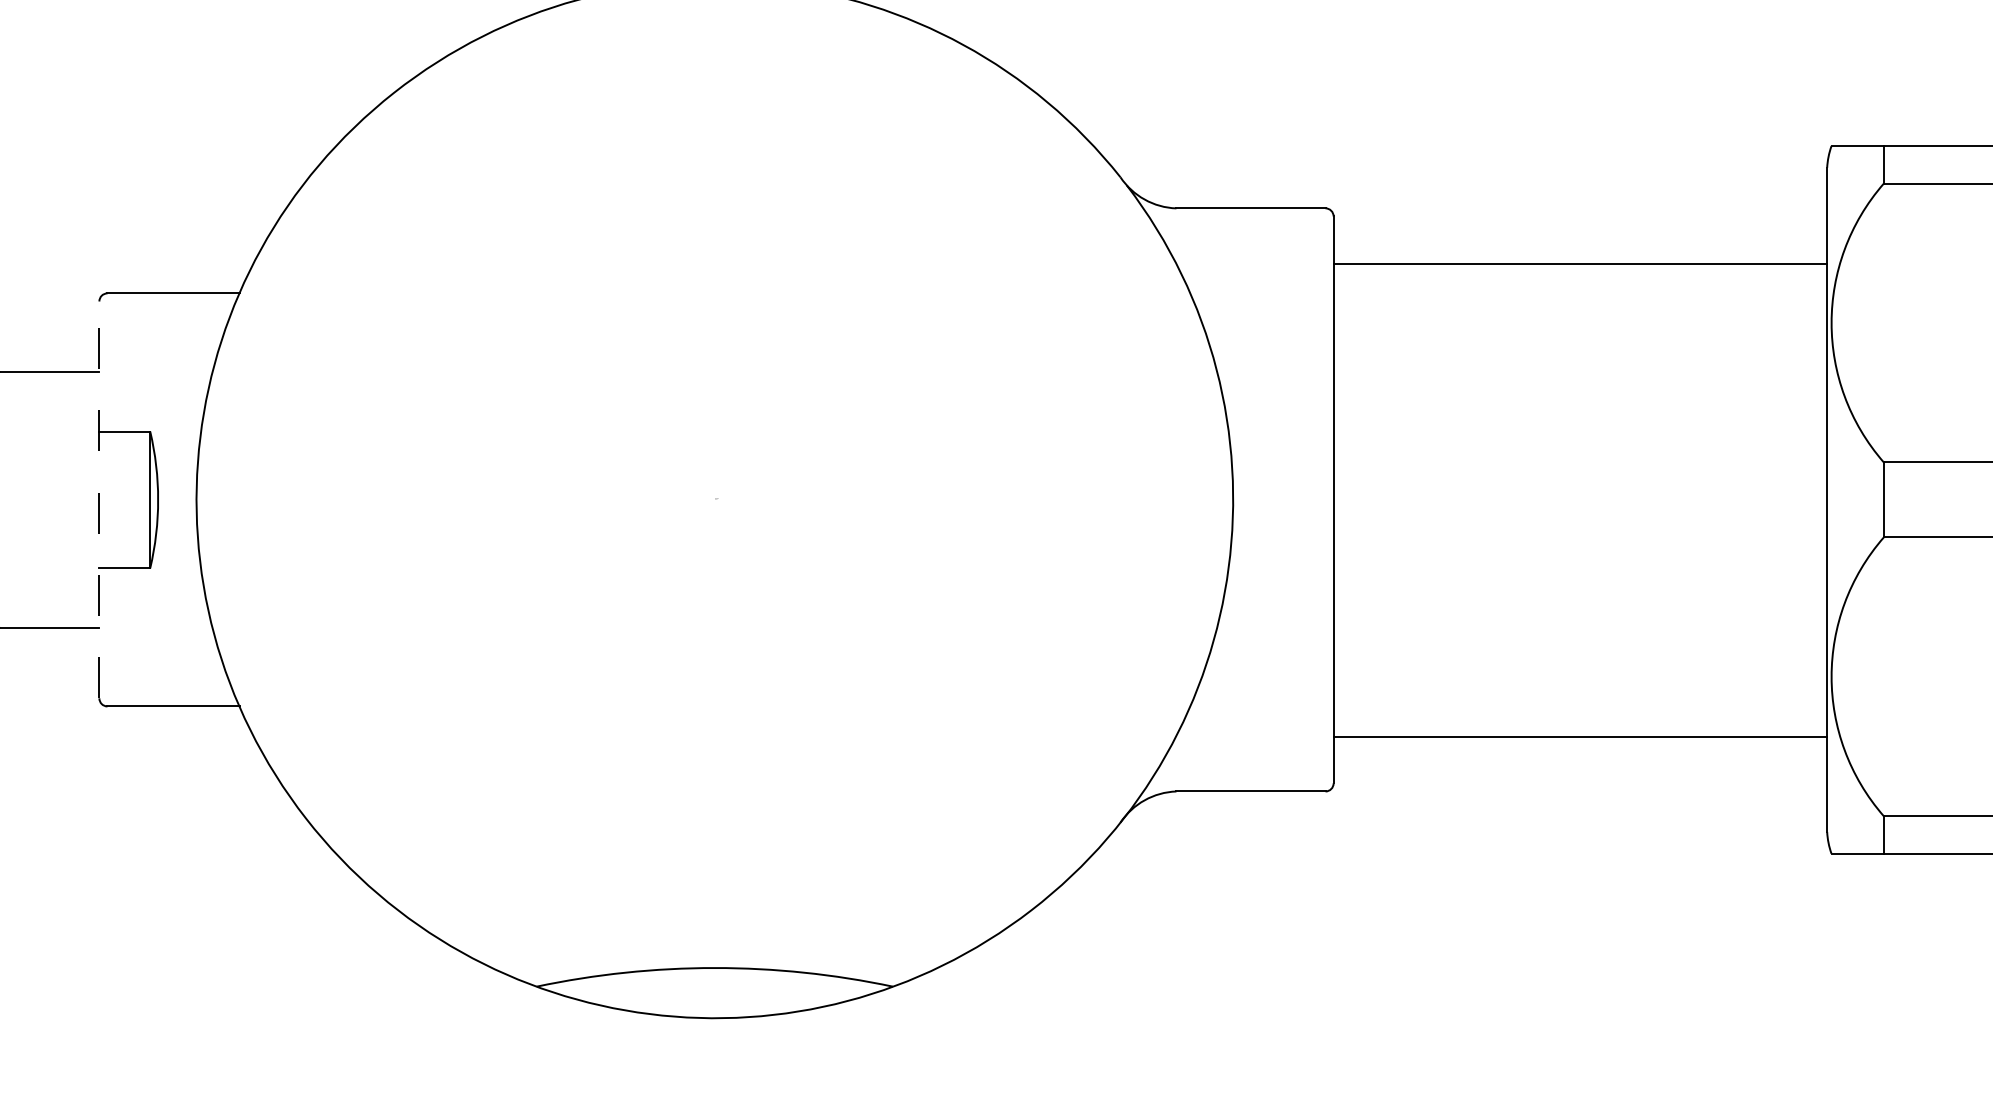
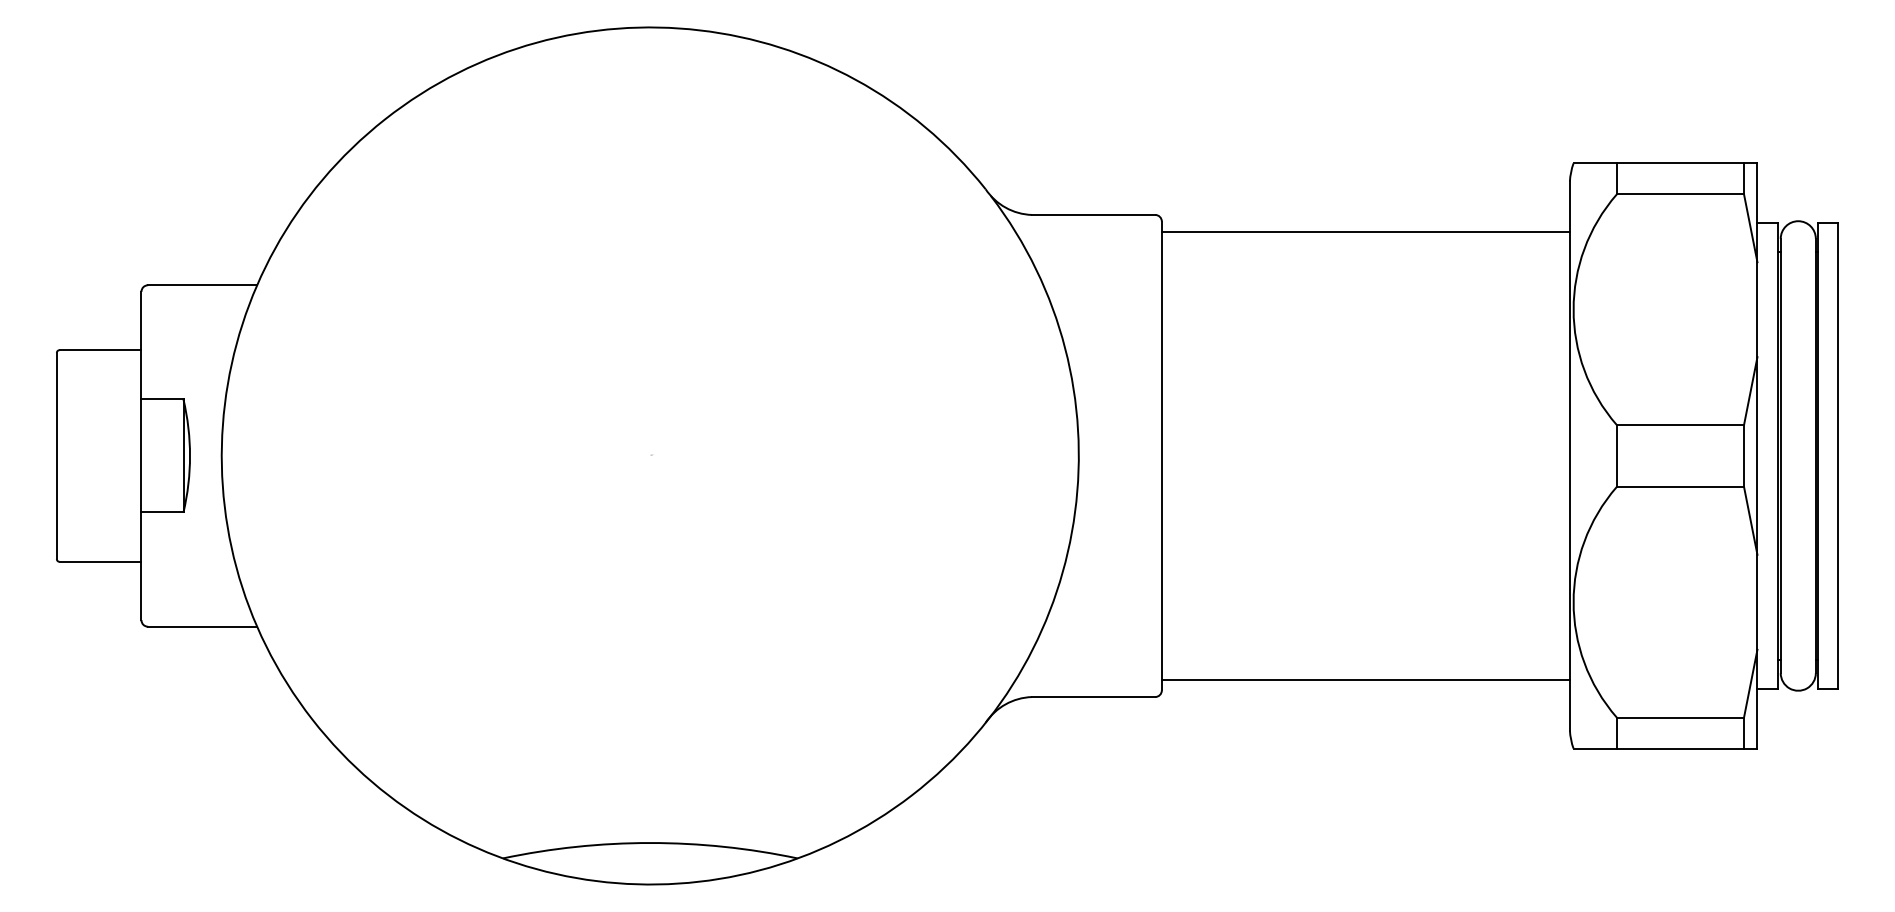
line: (1579, 264) -> (1365, 232), moved
line: (99, 499) -> (141, 455), dashed -> solid
line: (1579, 736) -> (1365, 679), moved

